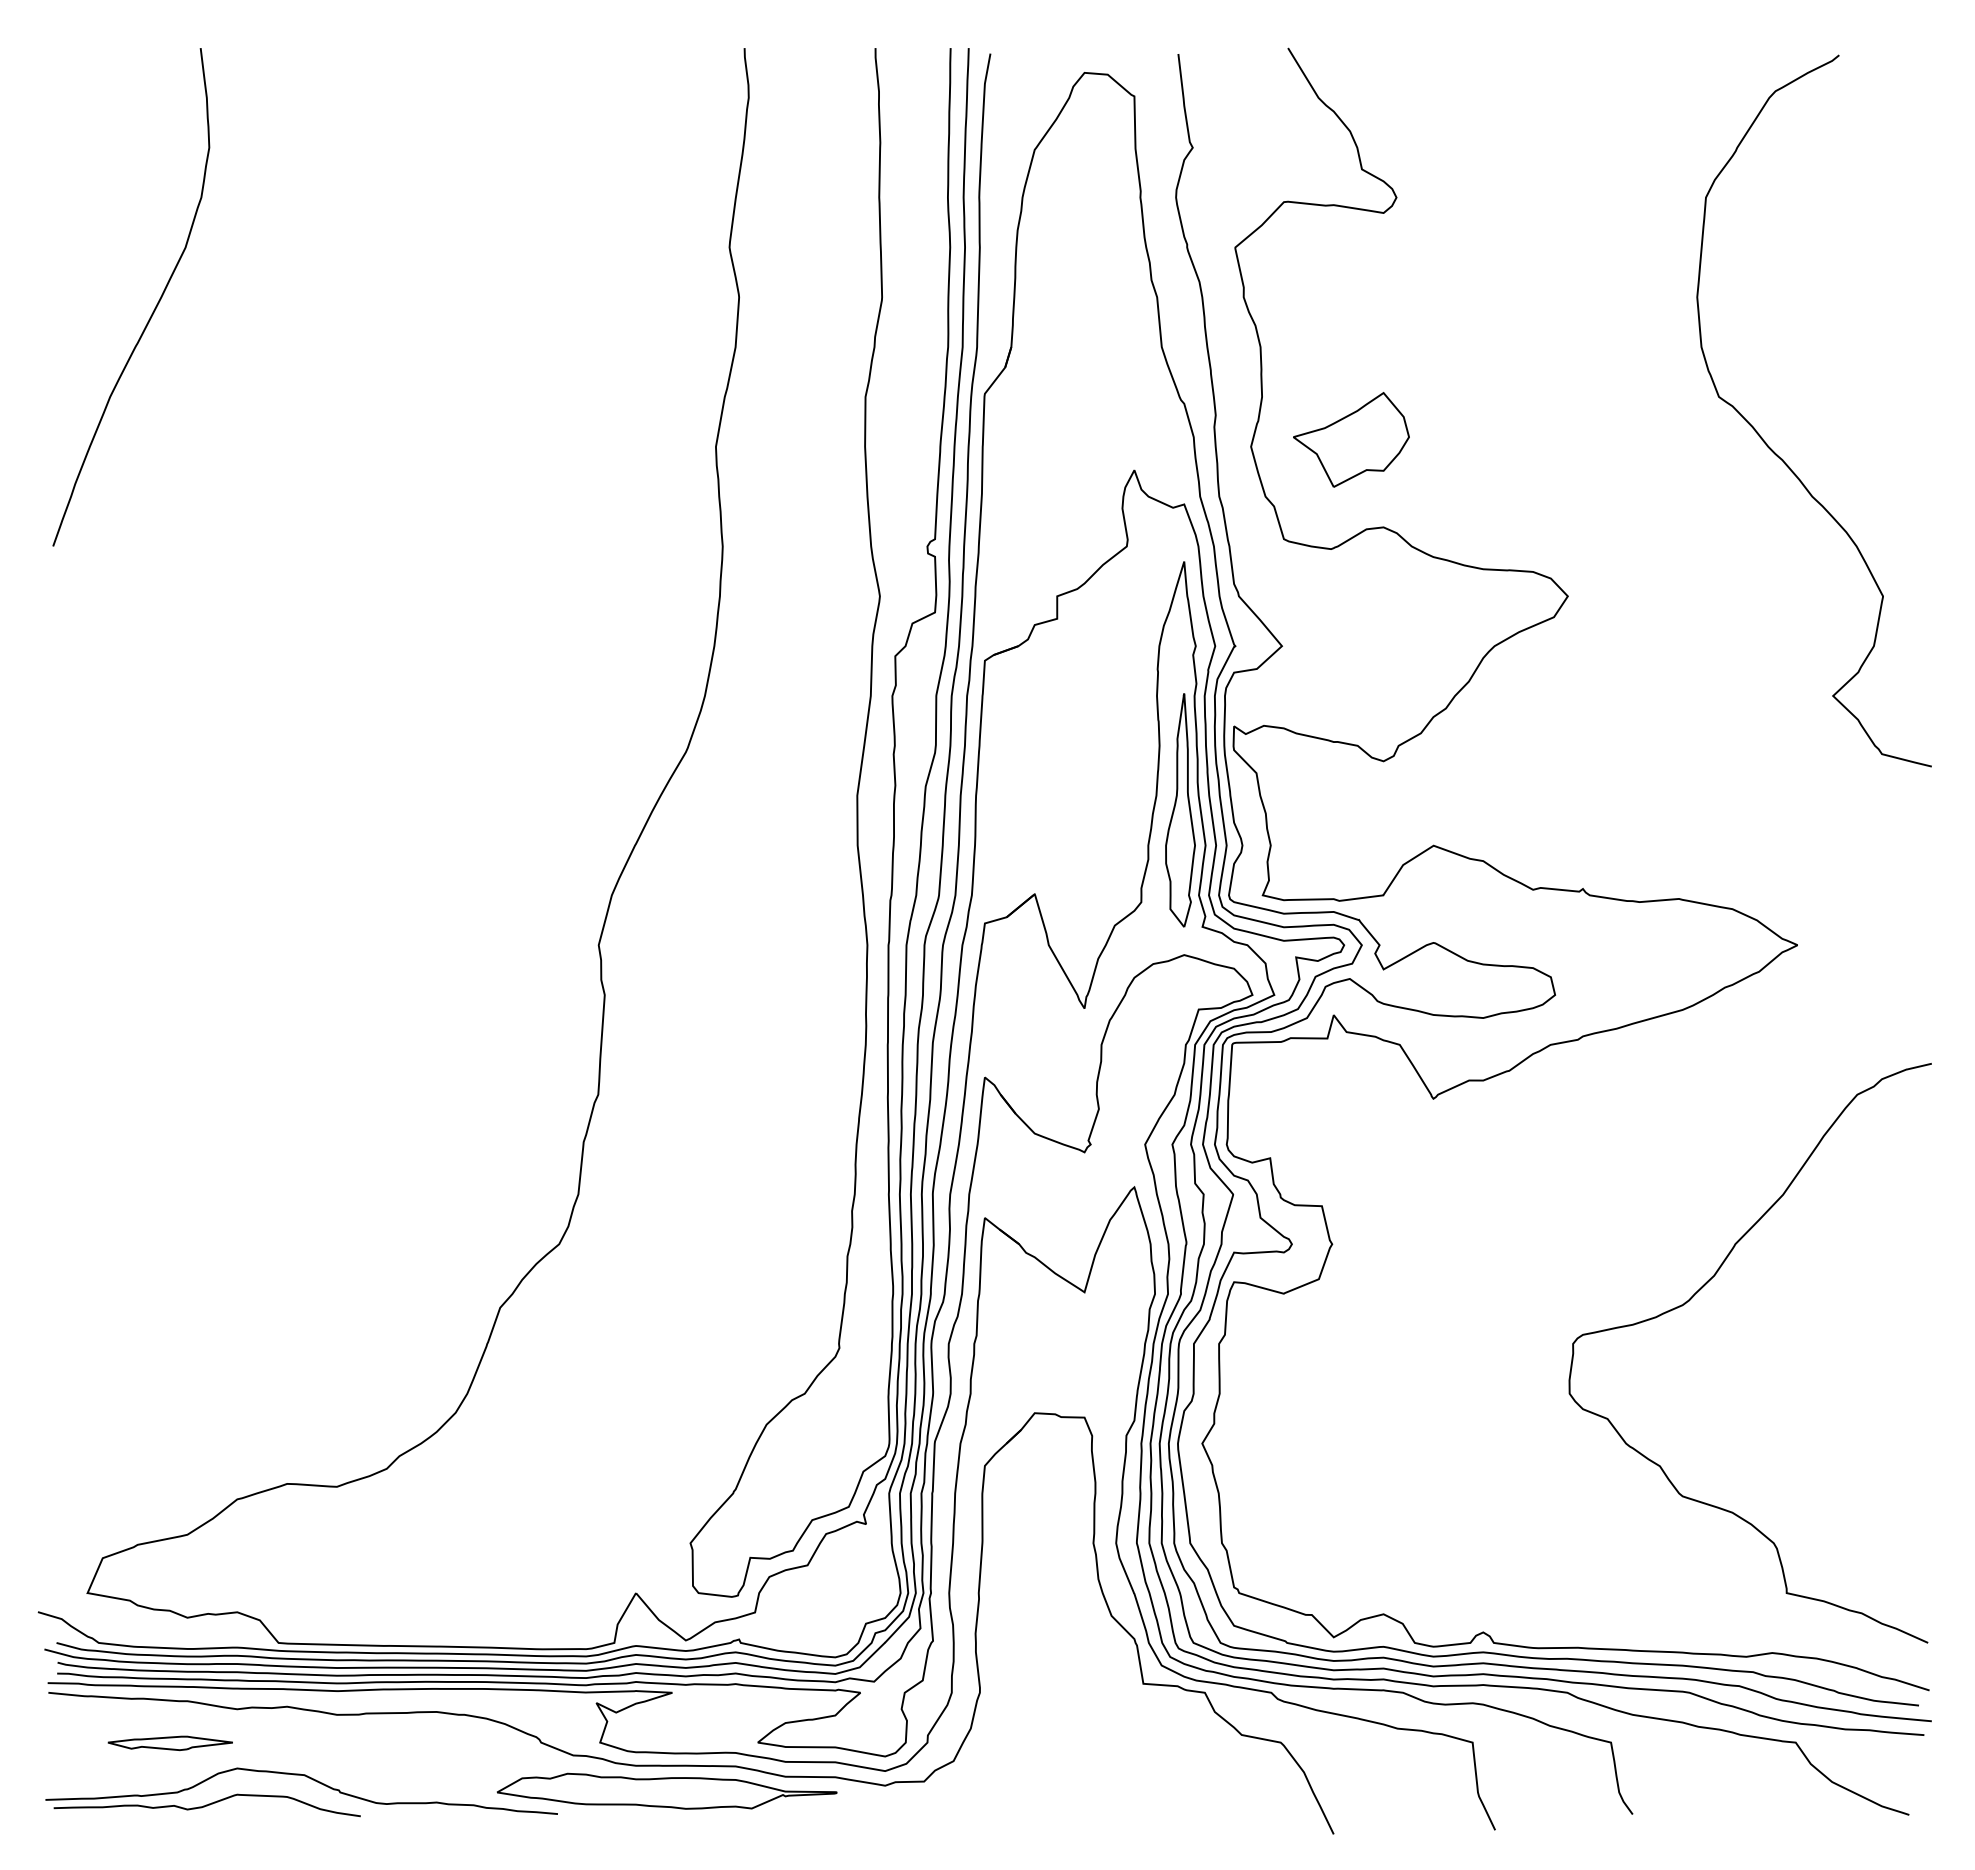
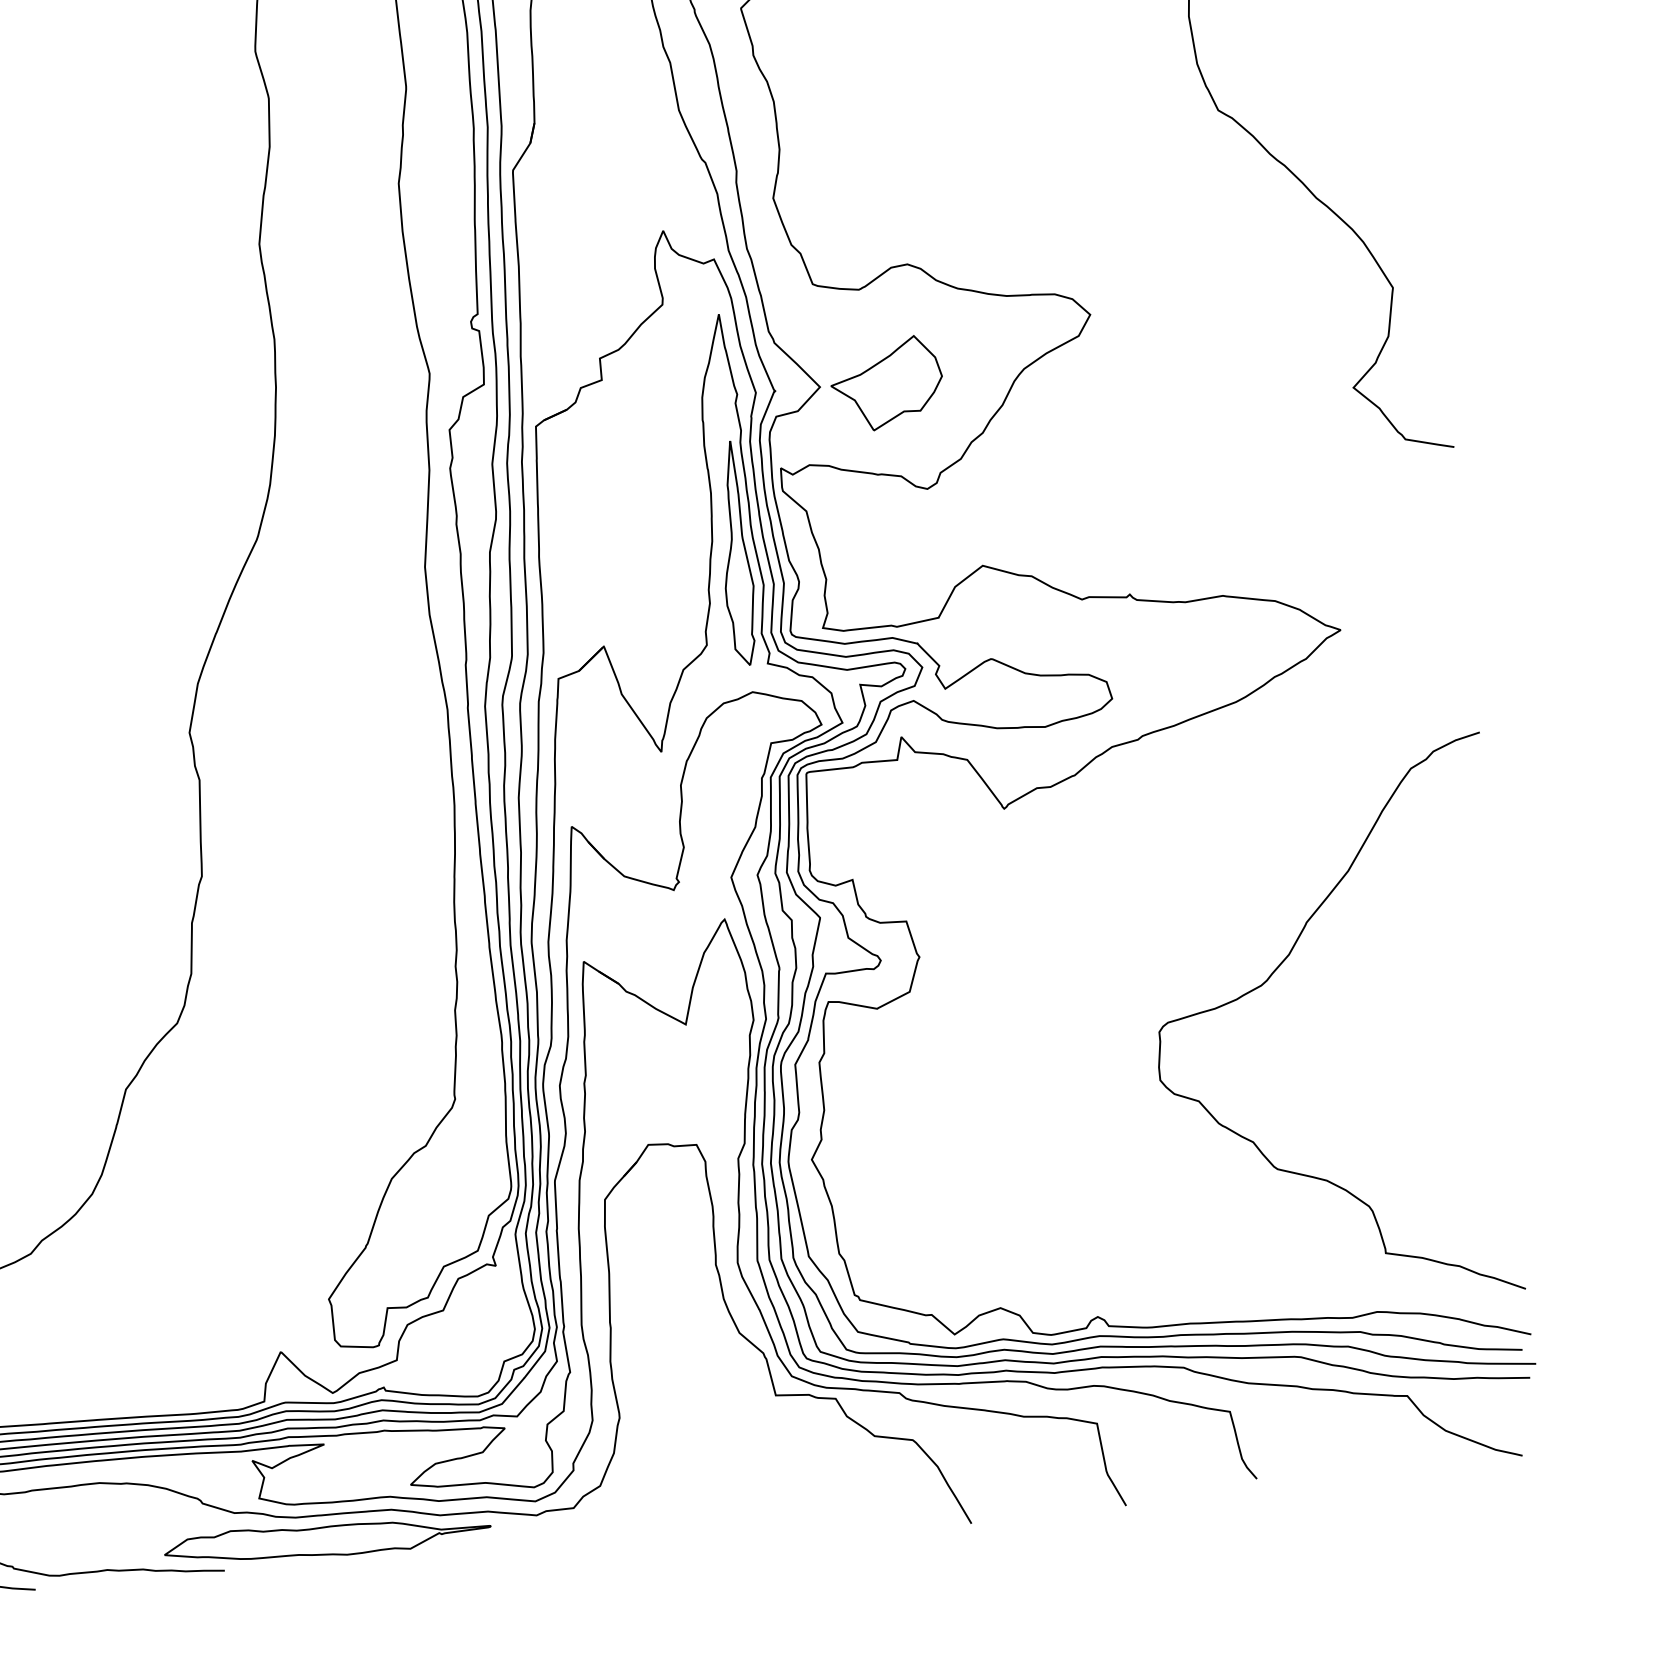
part: (1351, 439) -> (886, 383), moved

